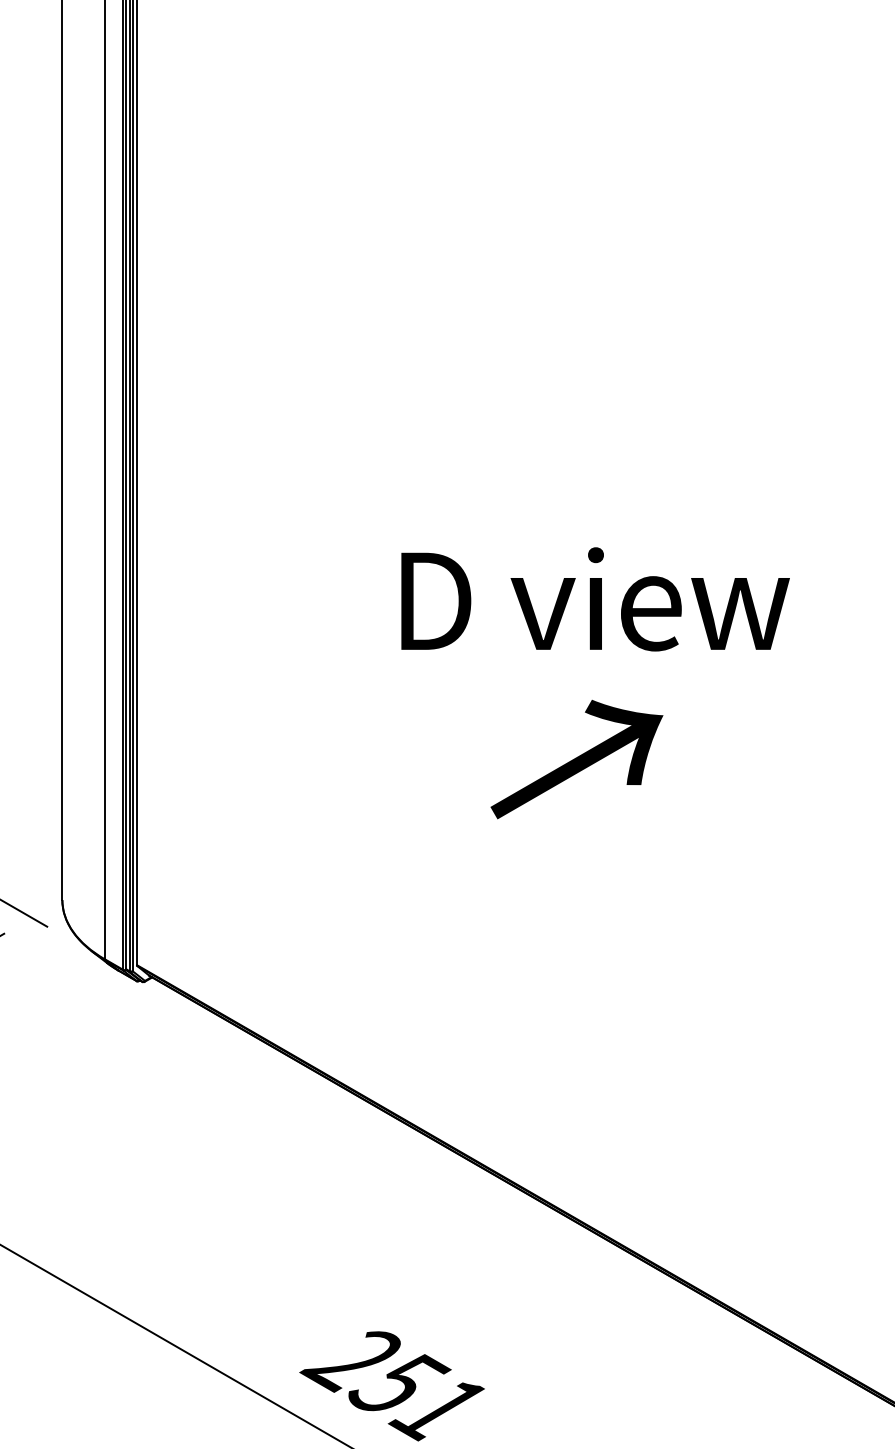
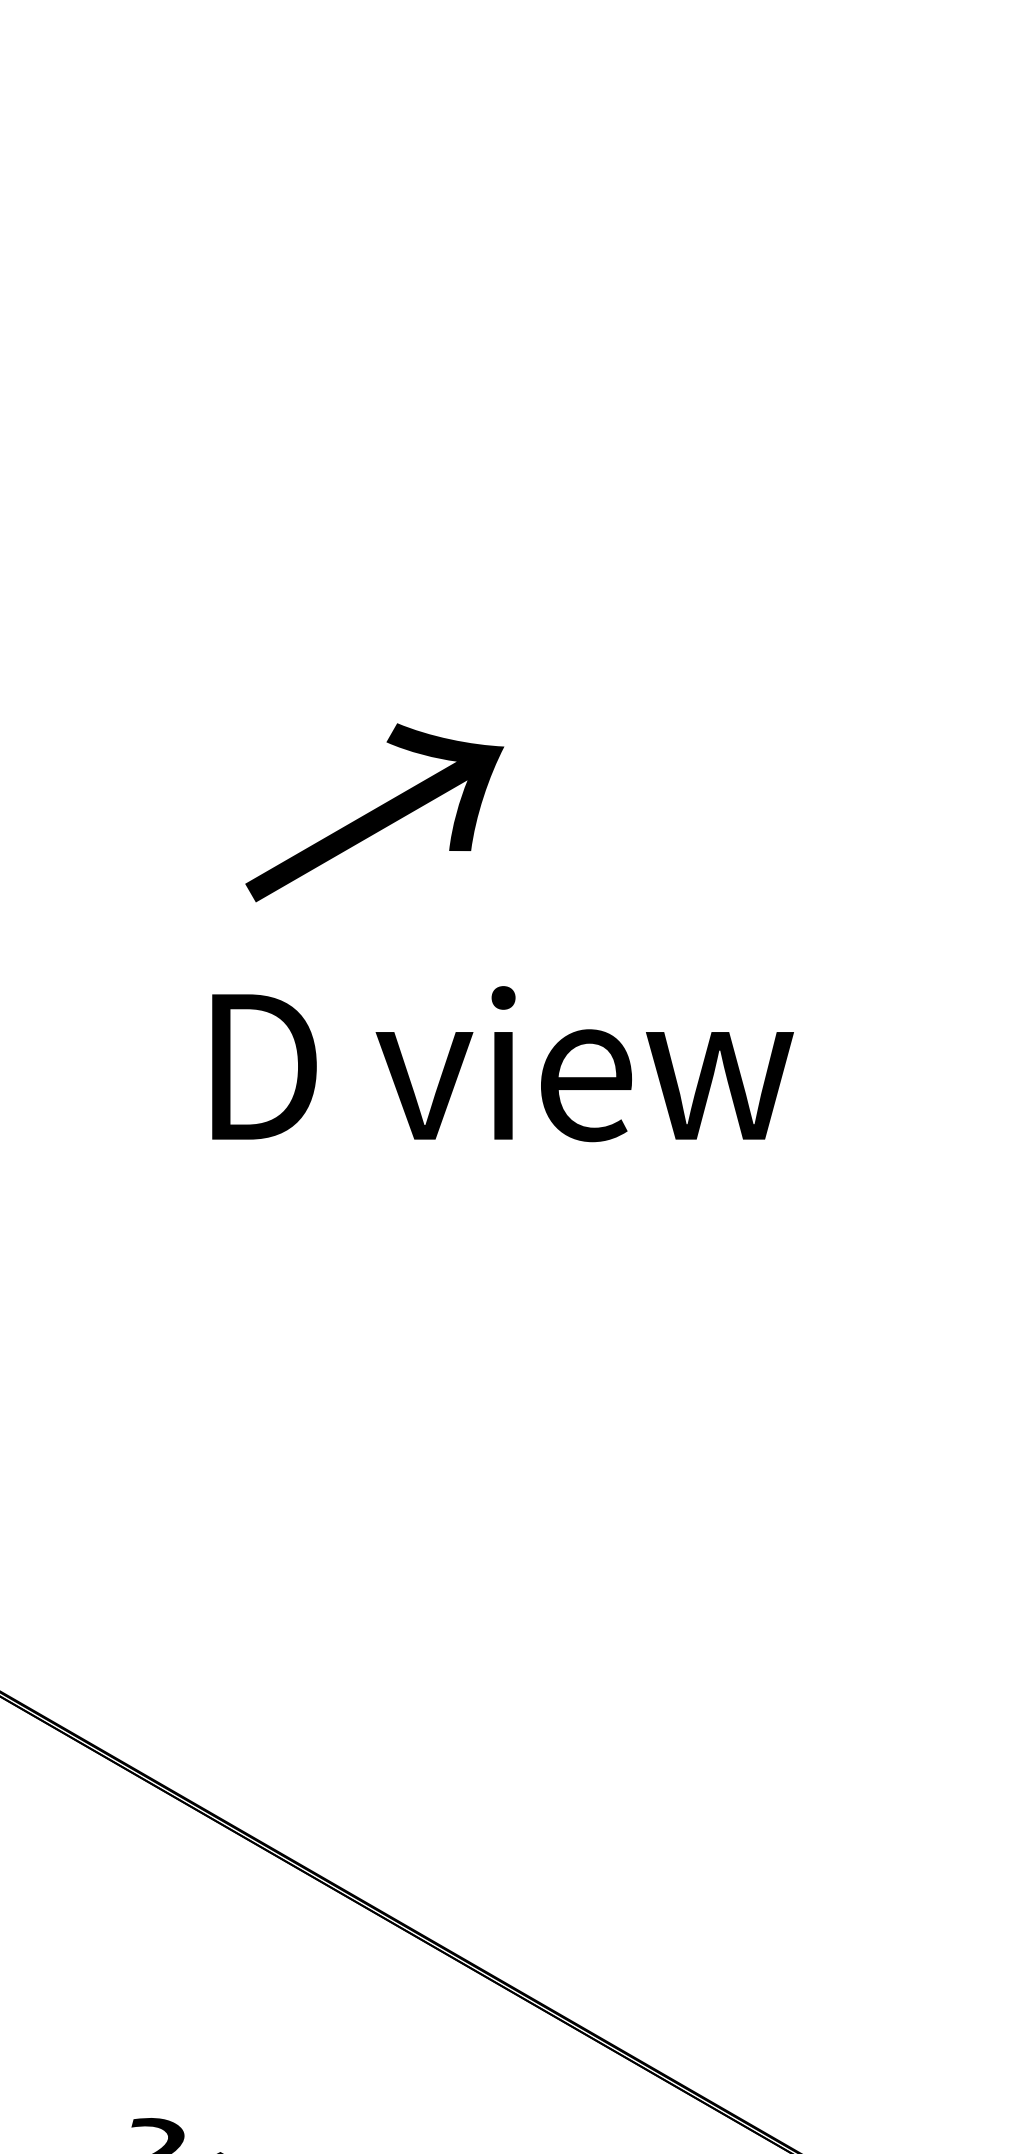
text: (595, 599) -> (502, 1064), moved
text: (576, 759) -> (374, 812), moved

